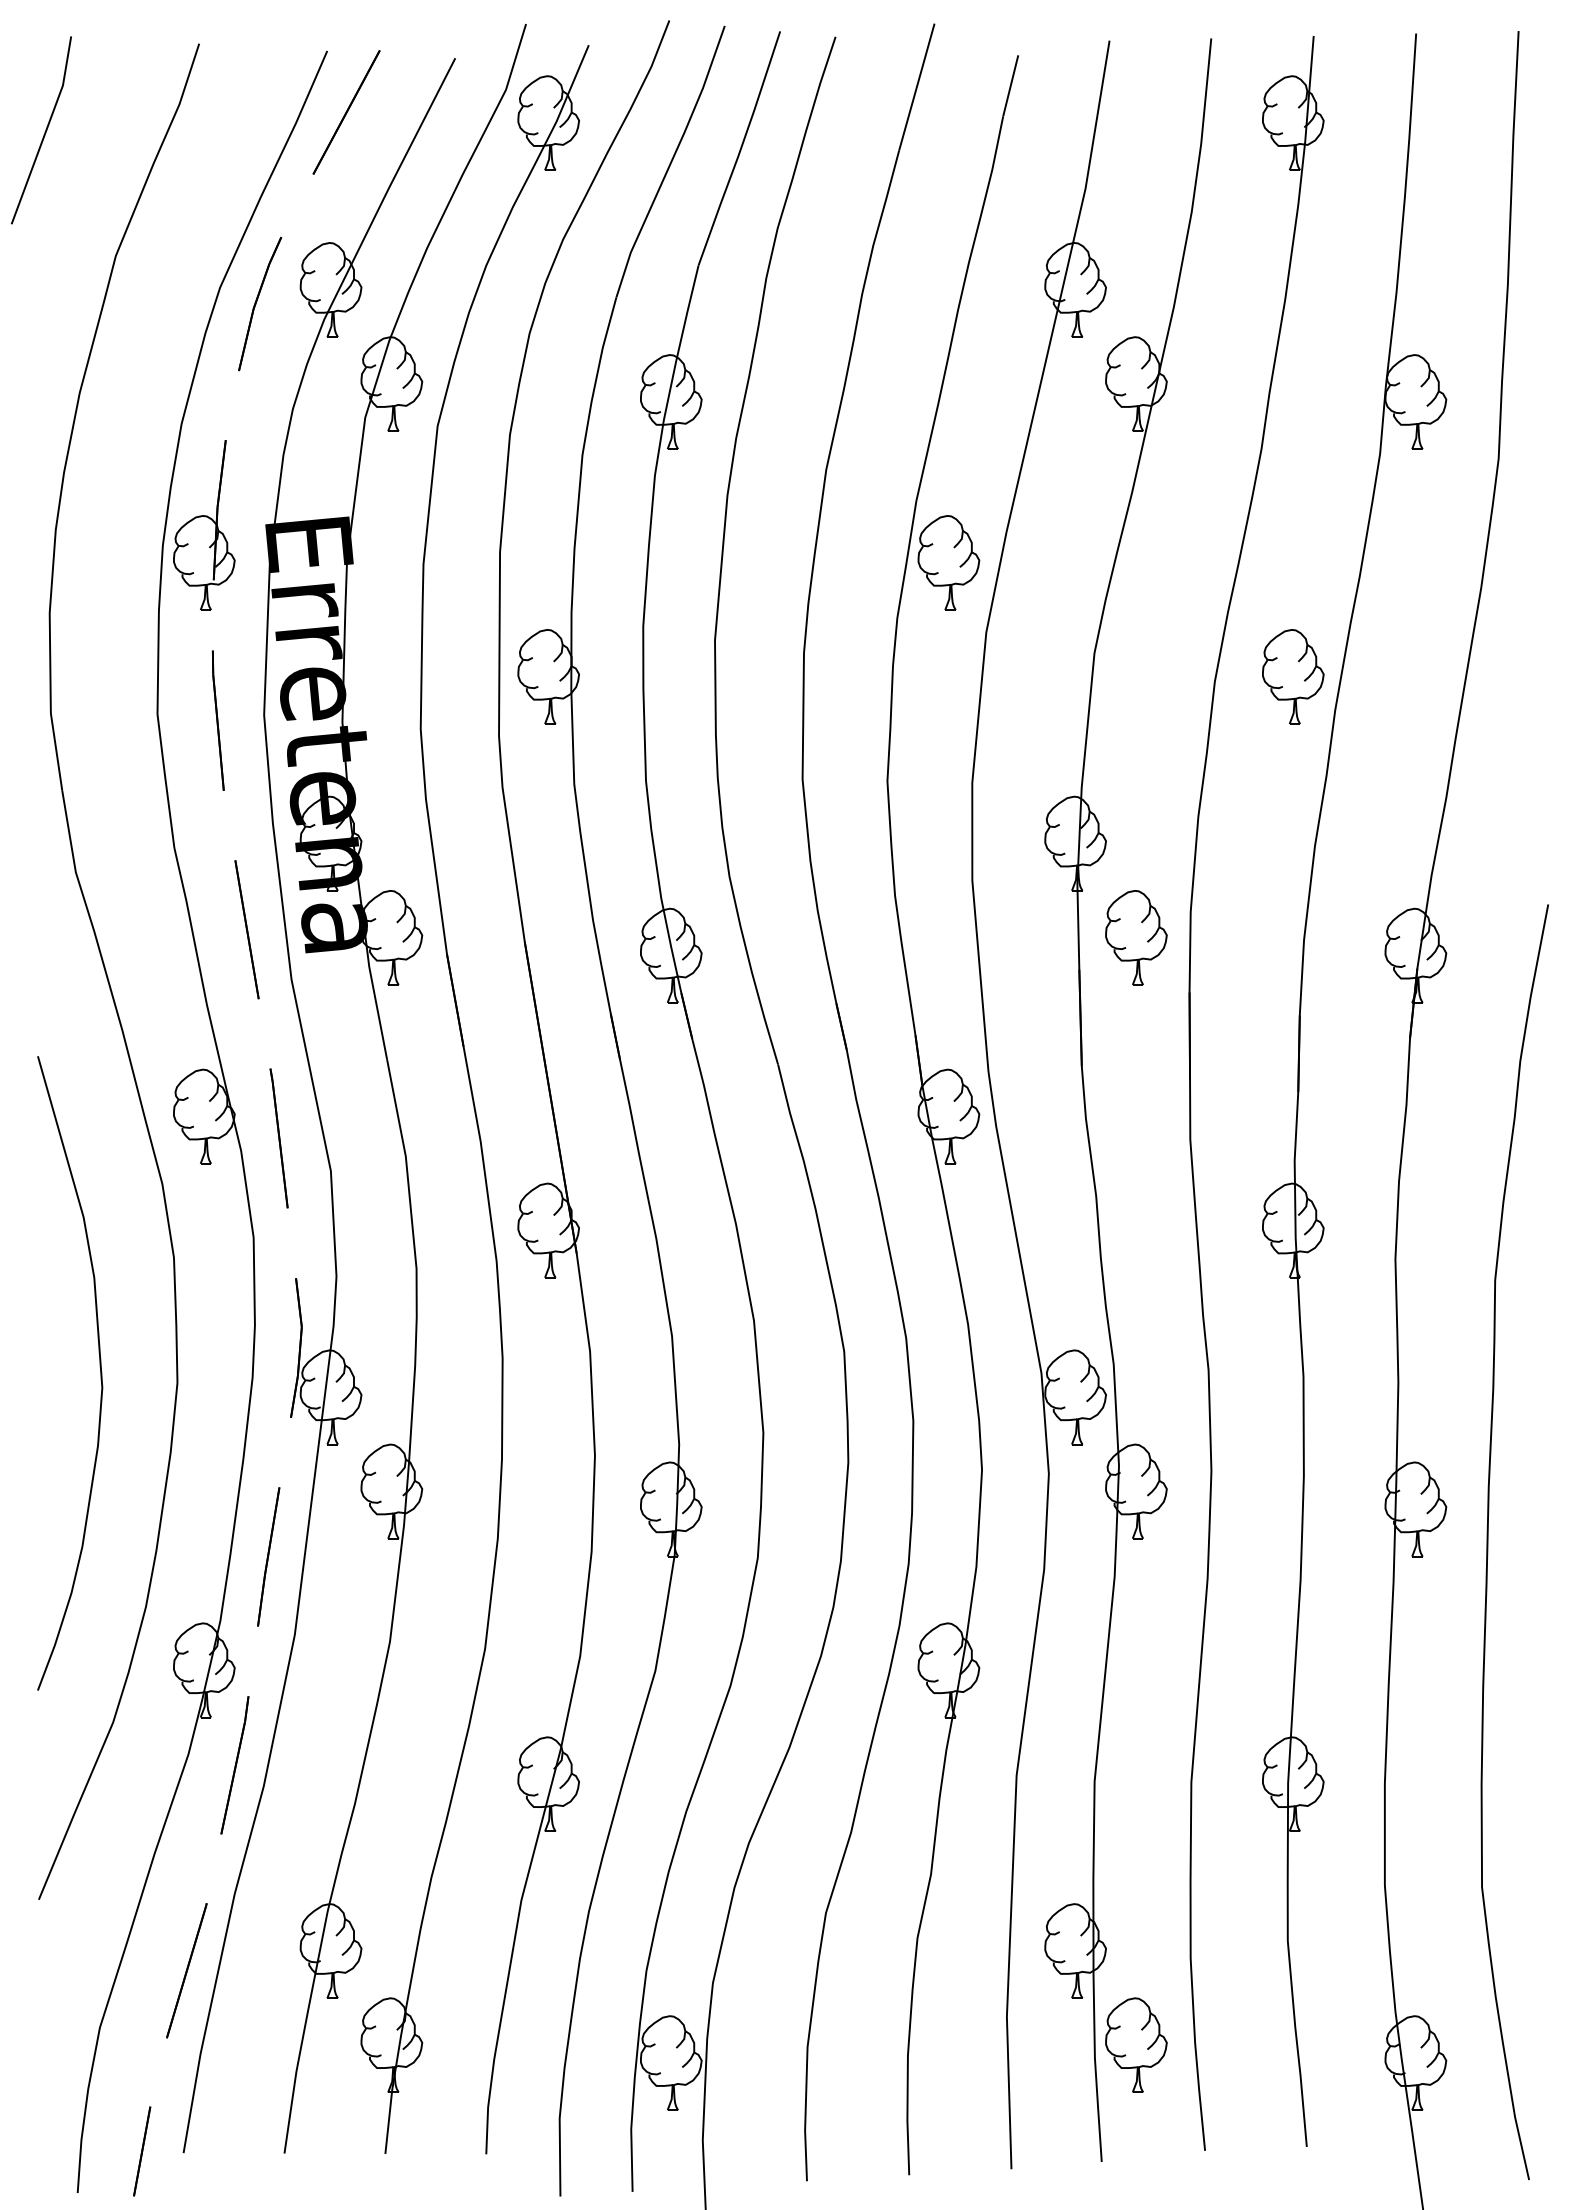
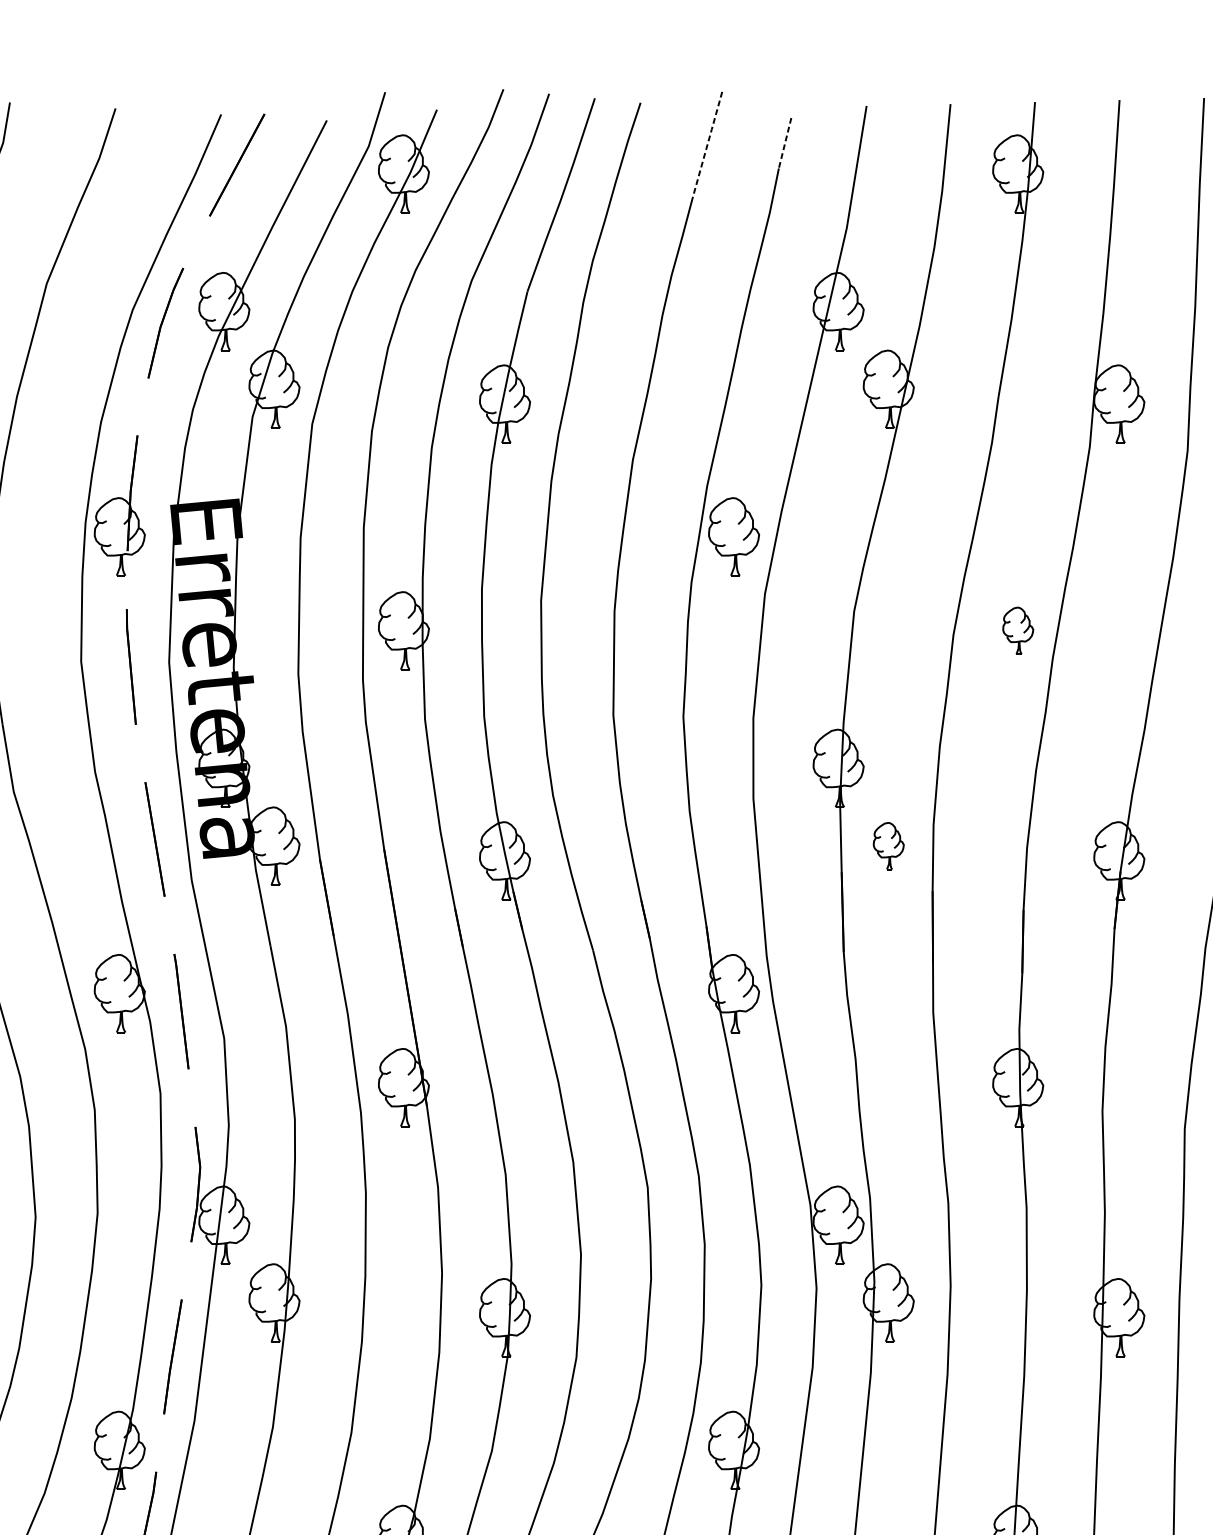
line: (917, 86) -> (708, 143), solid -> dashed
line: (1010, 86) -> (784, 143), solid -> dashed
part: (1293, 676) -> (1018, 630), size x0.6
part: (1136, 937) -> (888, 845), size x0.6

